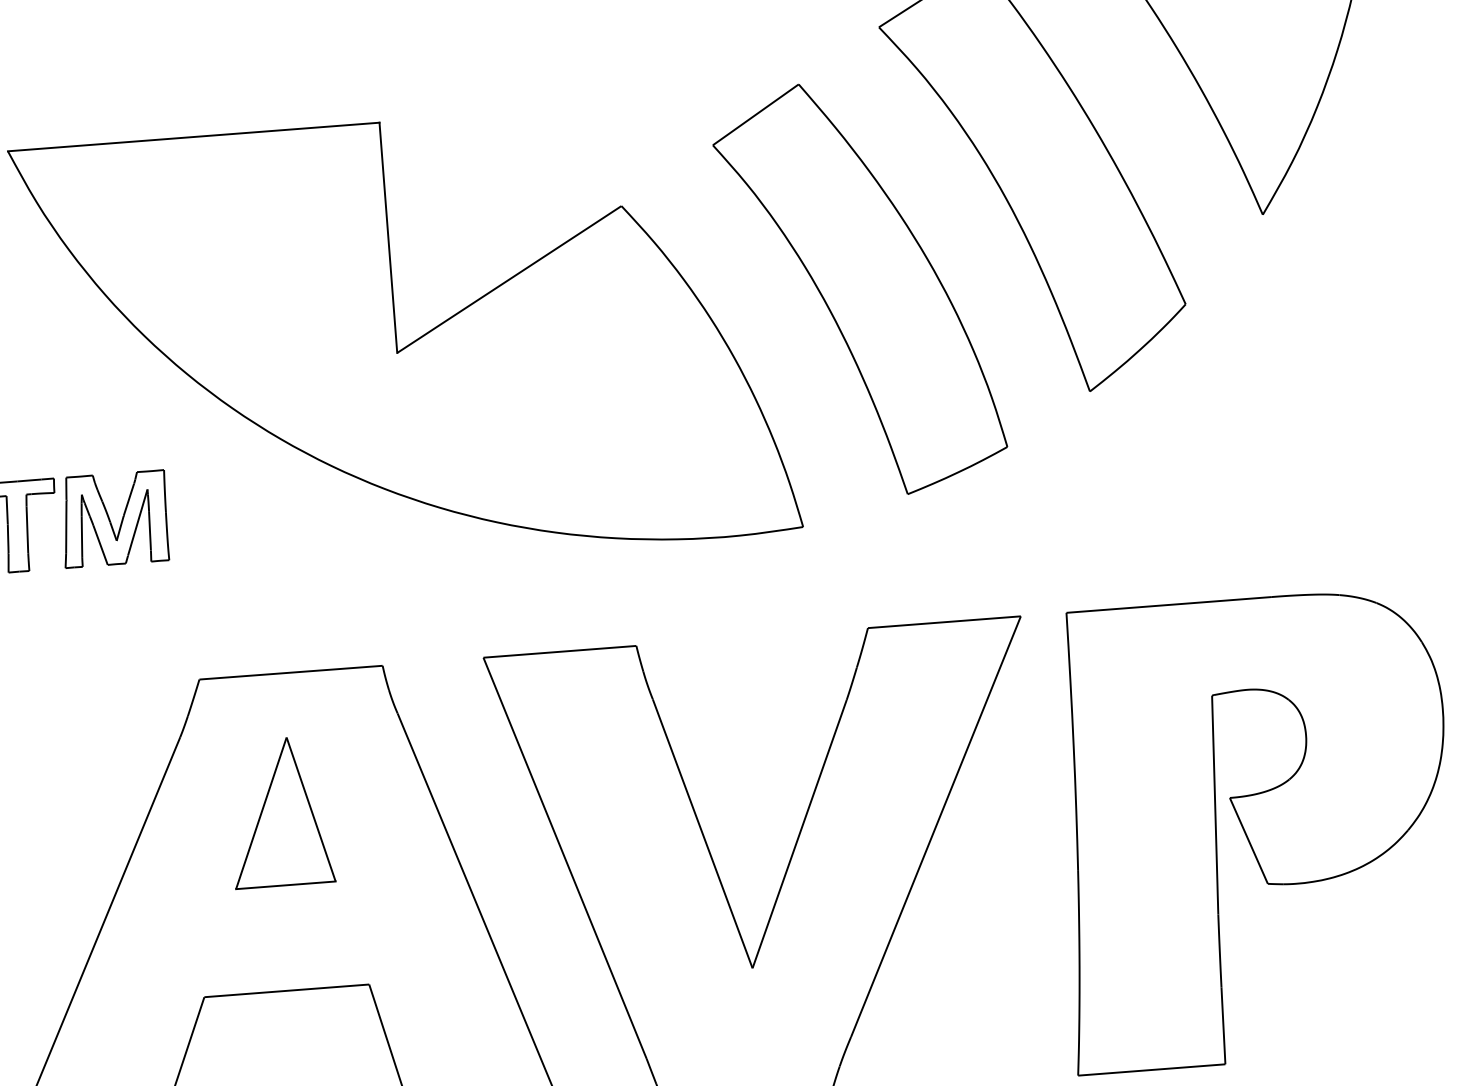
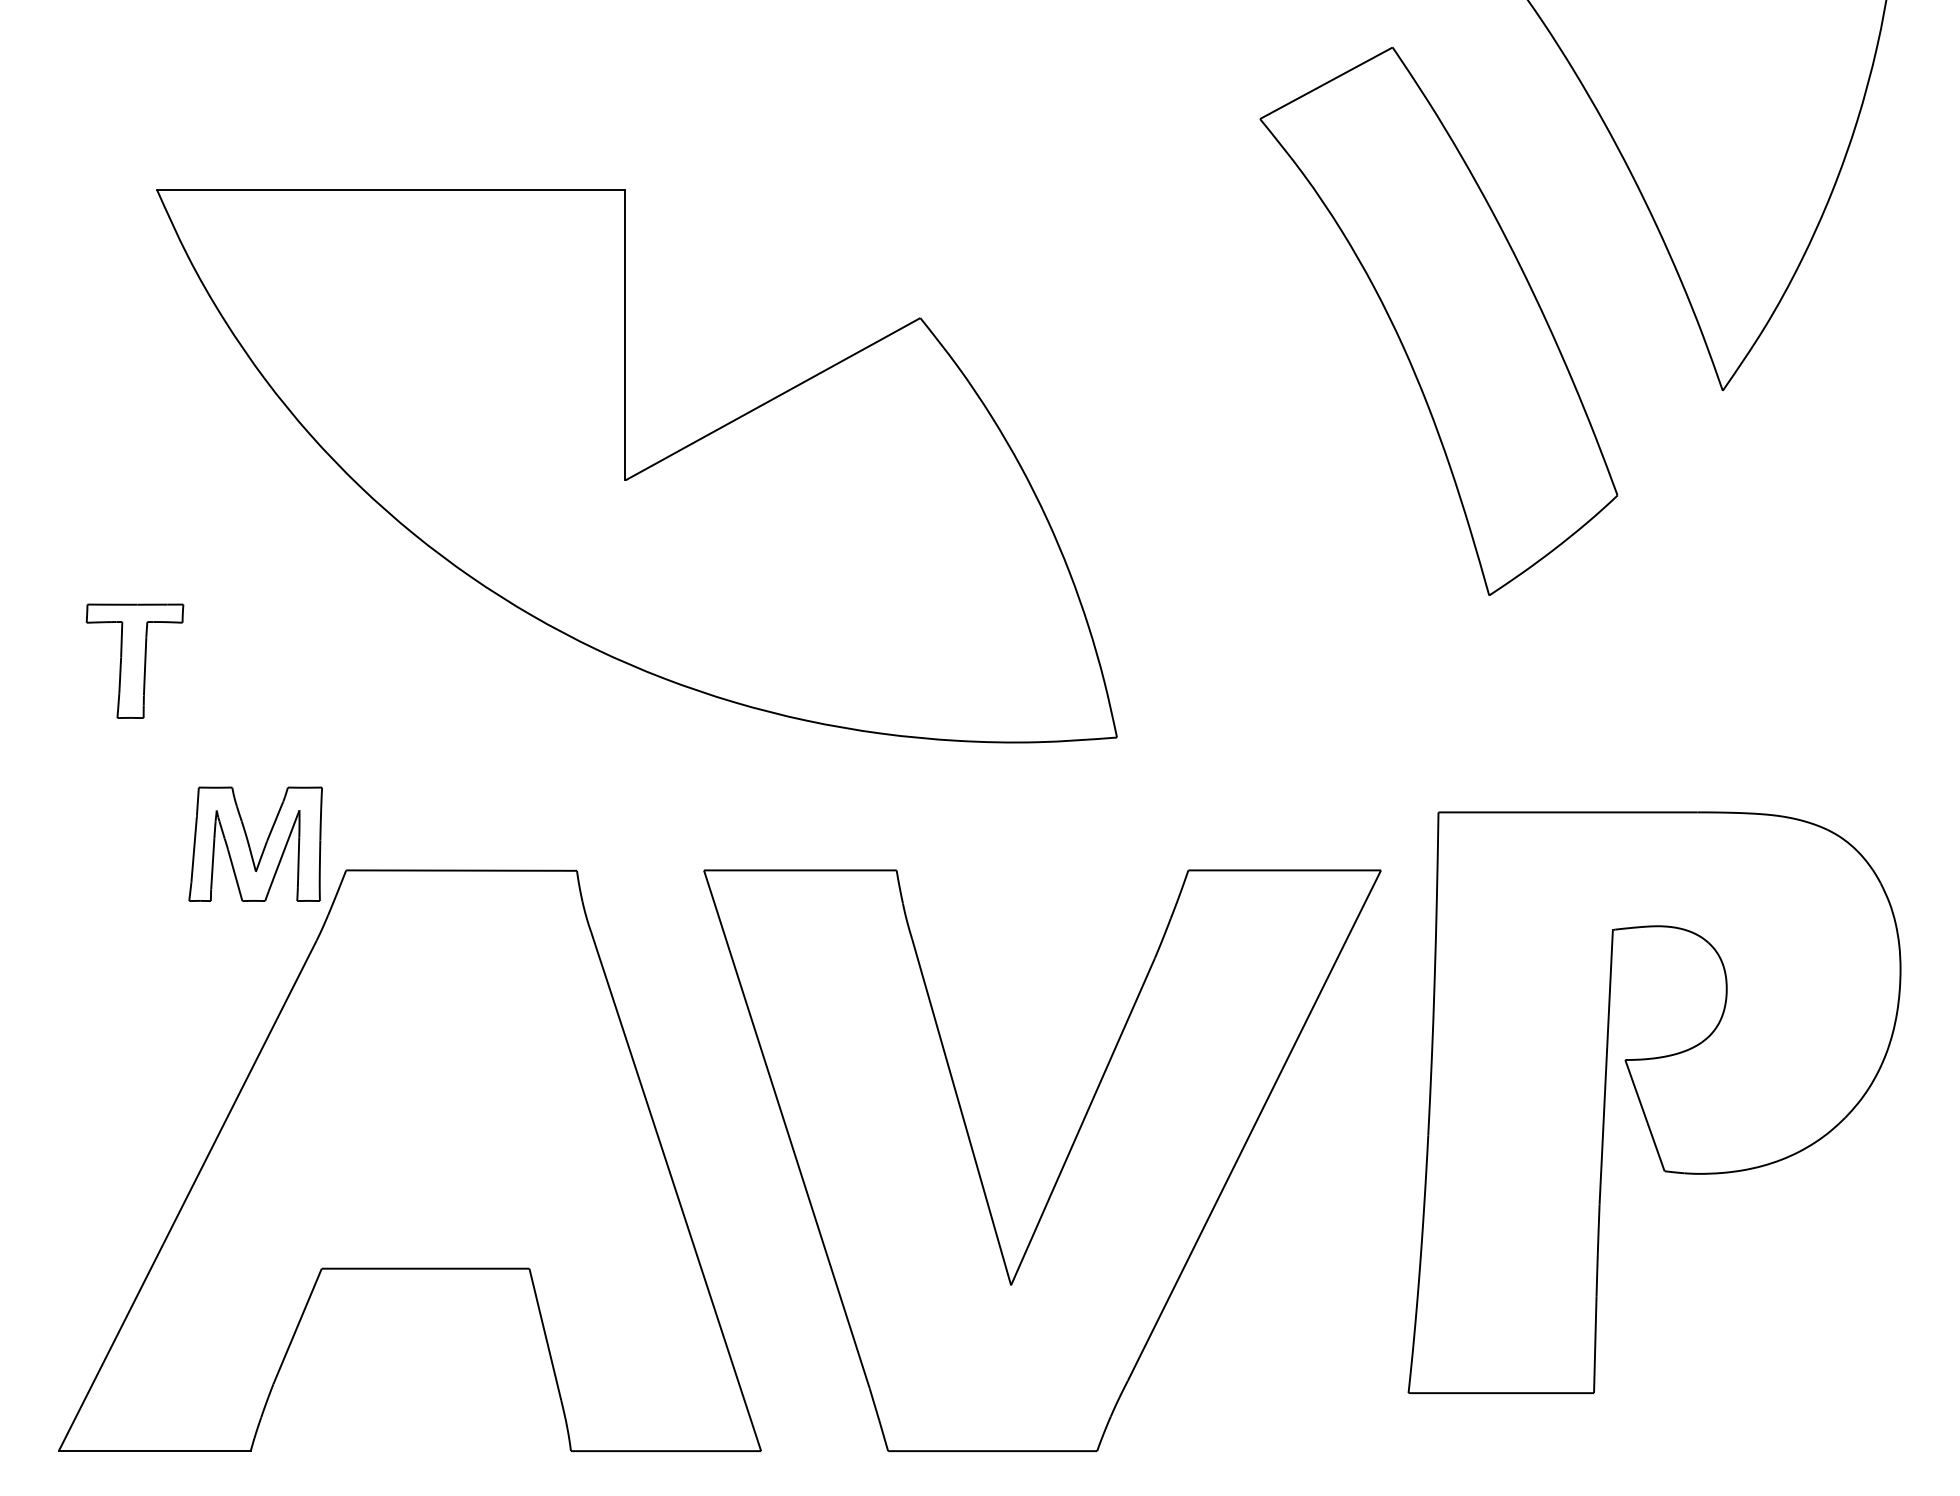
part: (859, 288) -> (1210, 444), removed
part: (114, 518) -> (255, 843), moved
part: (280, 811) -> (434, 1043), removed
part: (1255, 829) -> (1654, 1102), moved

